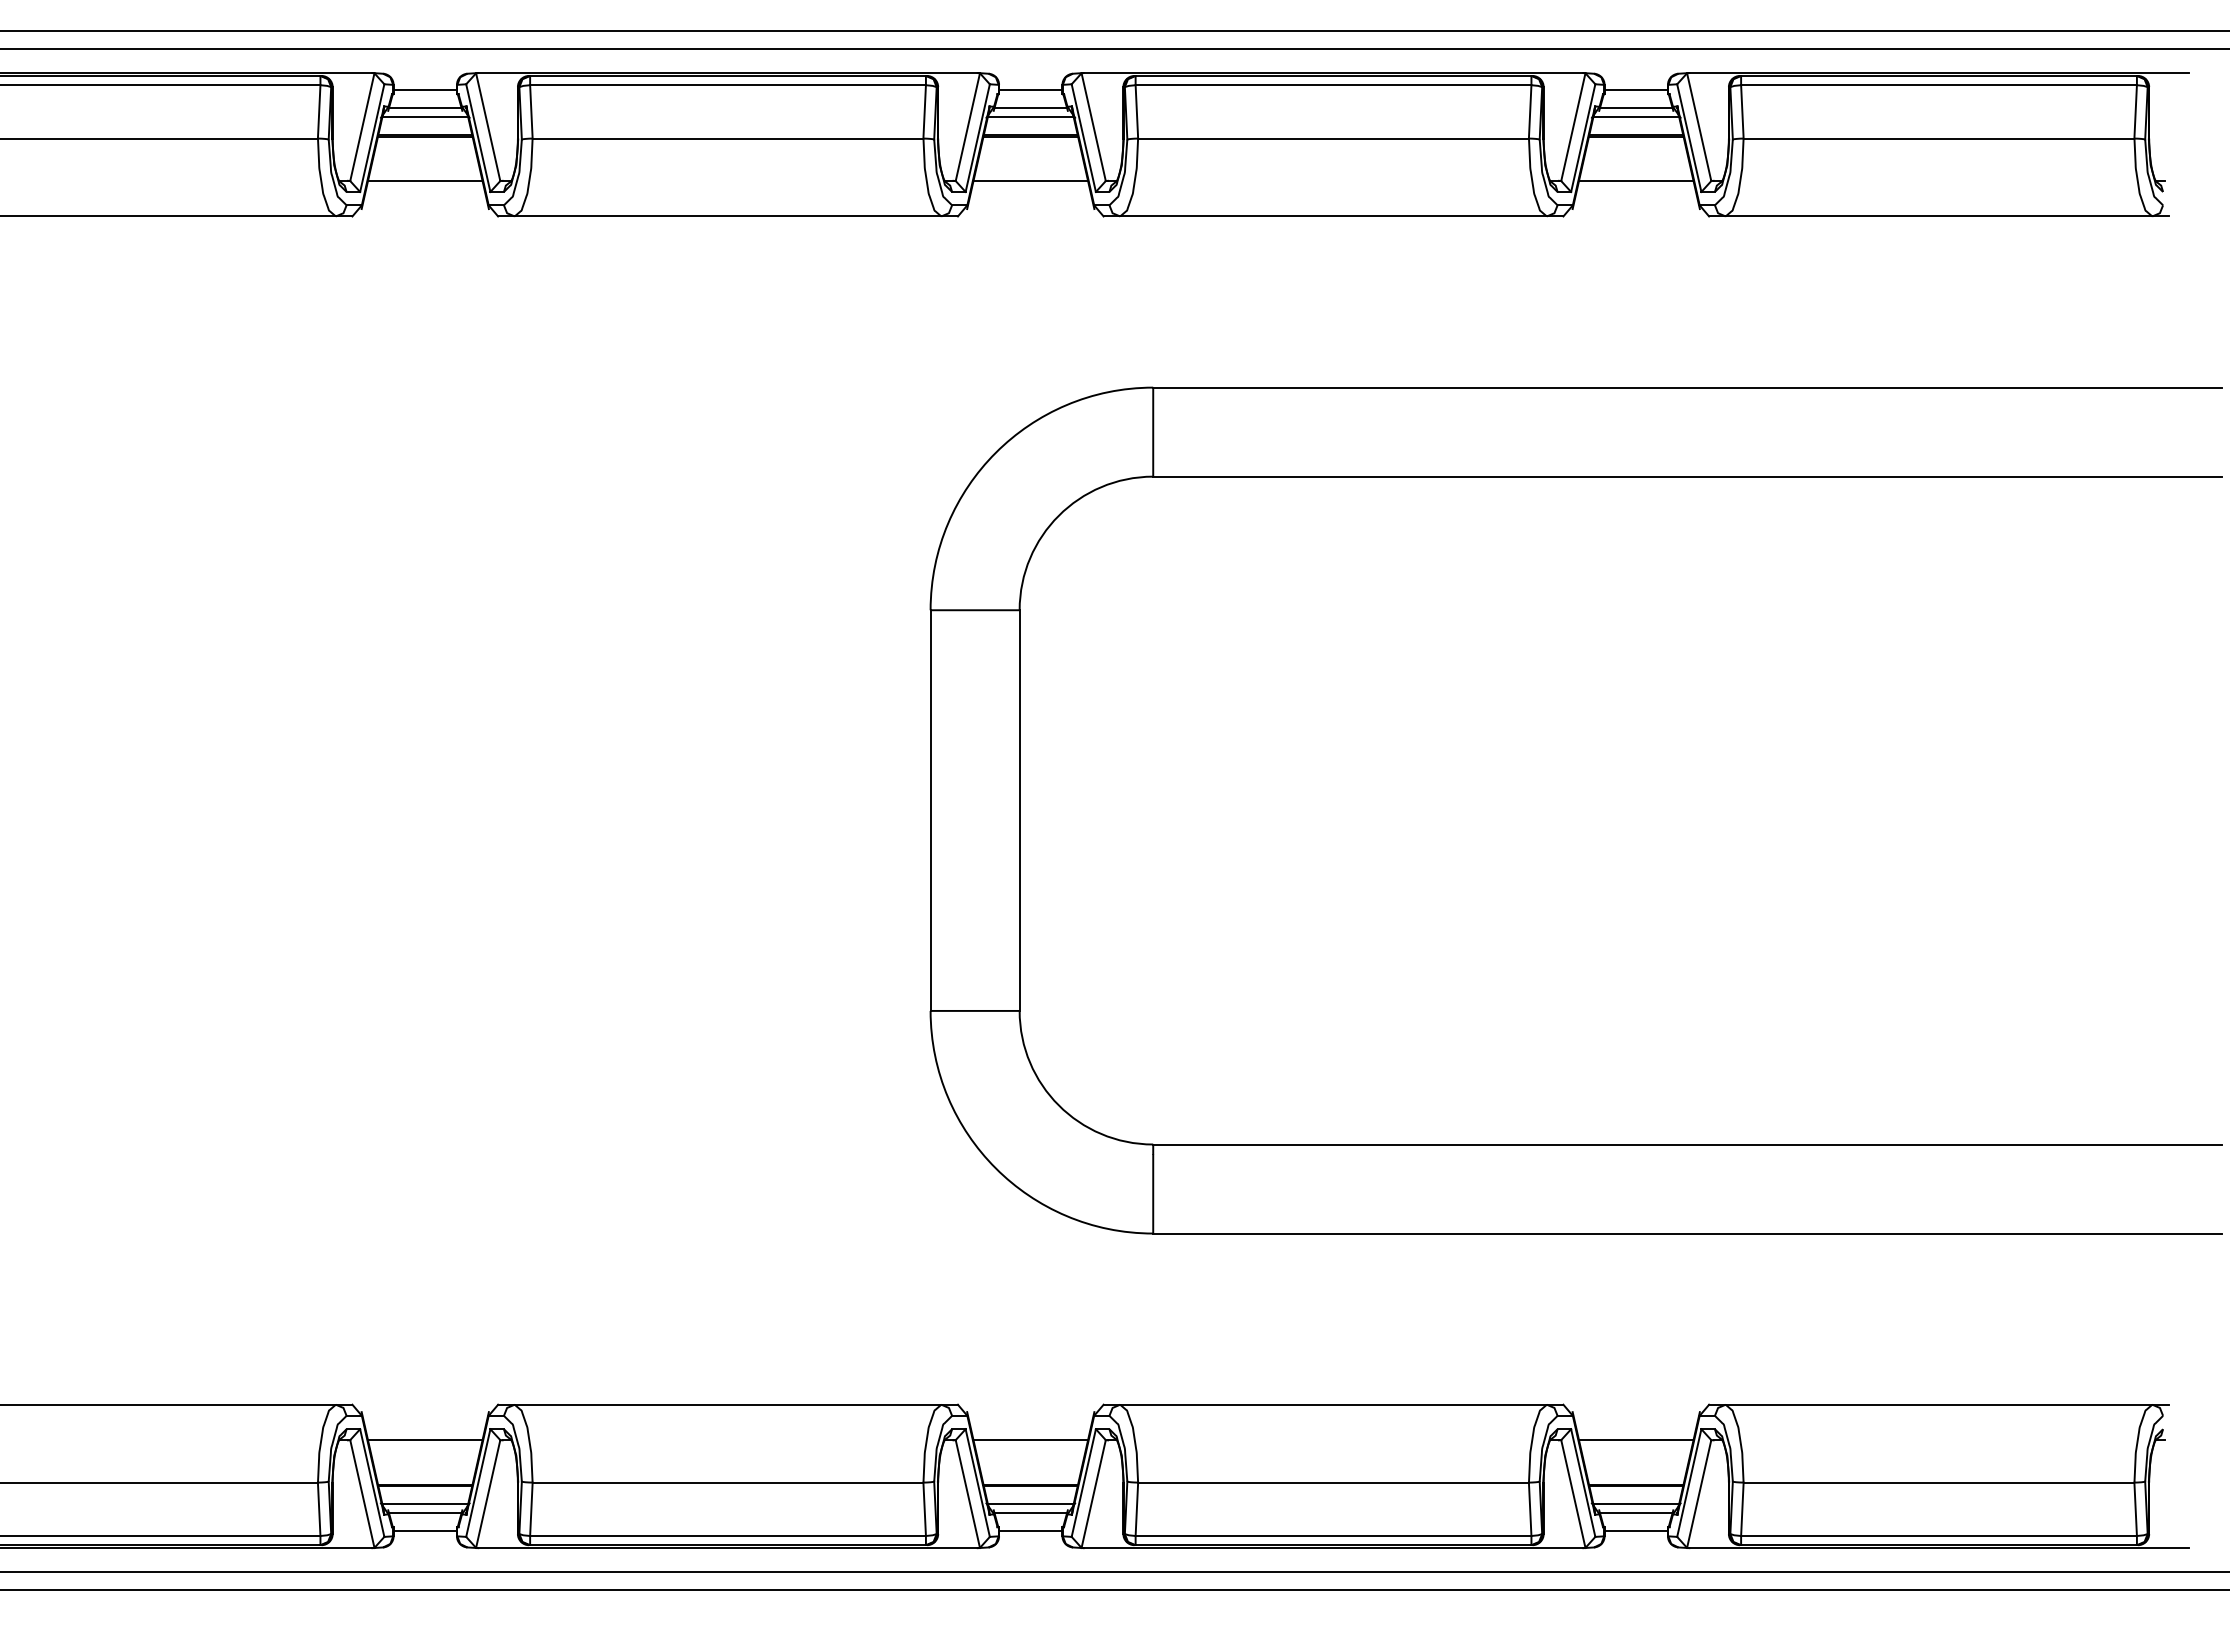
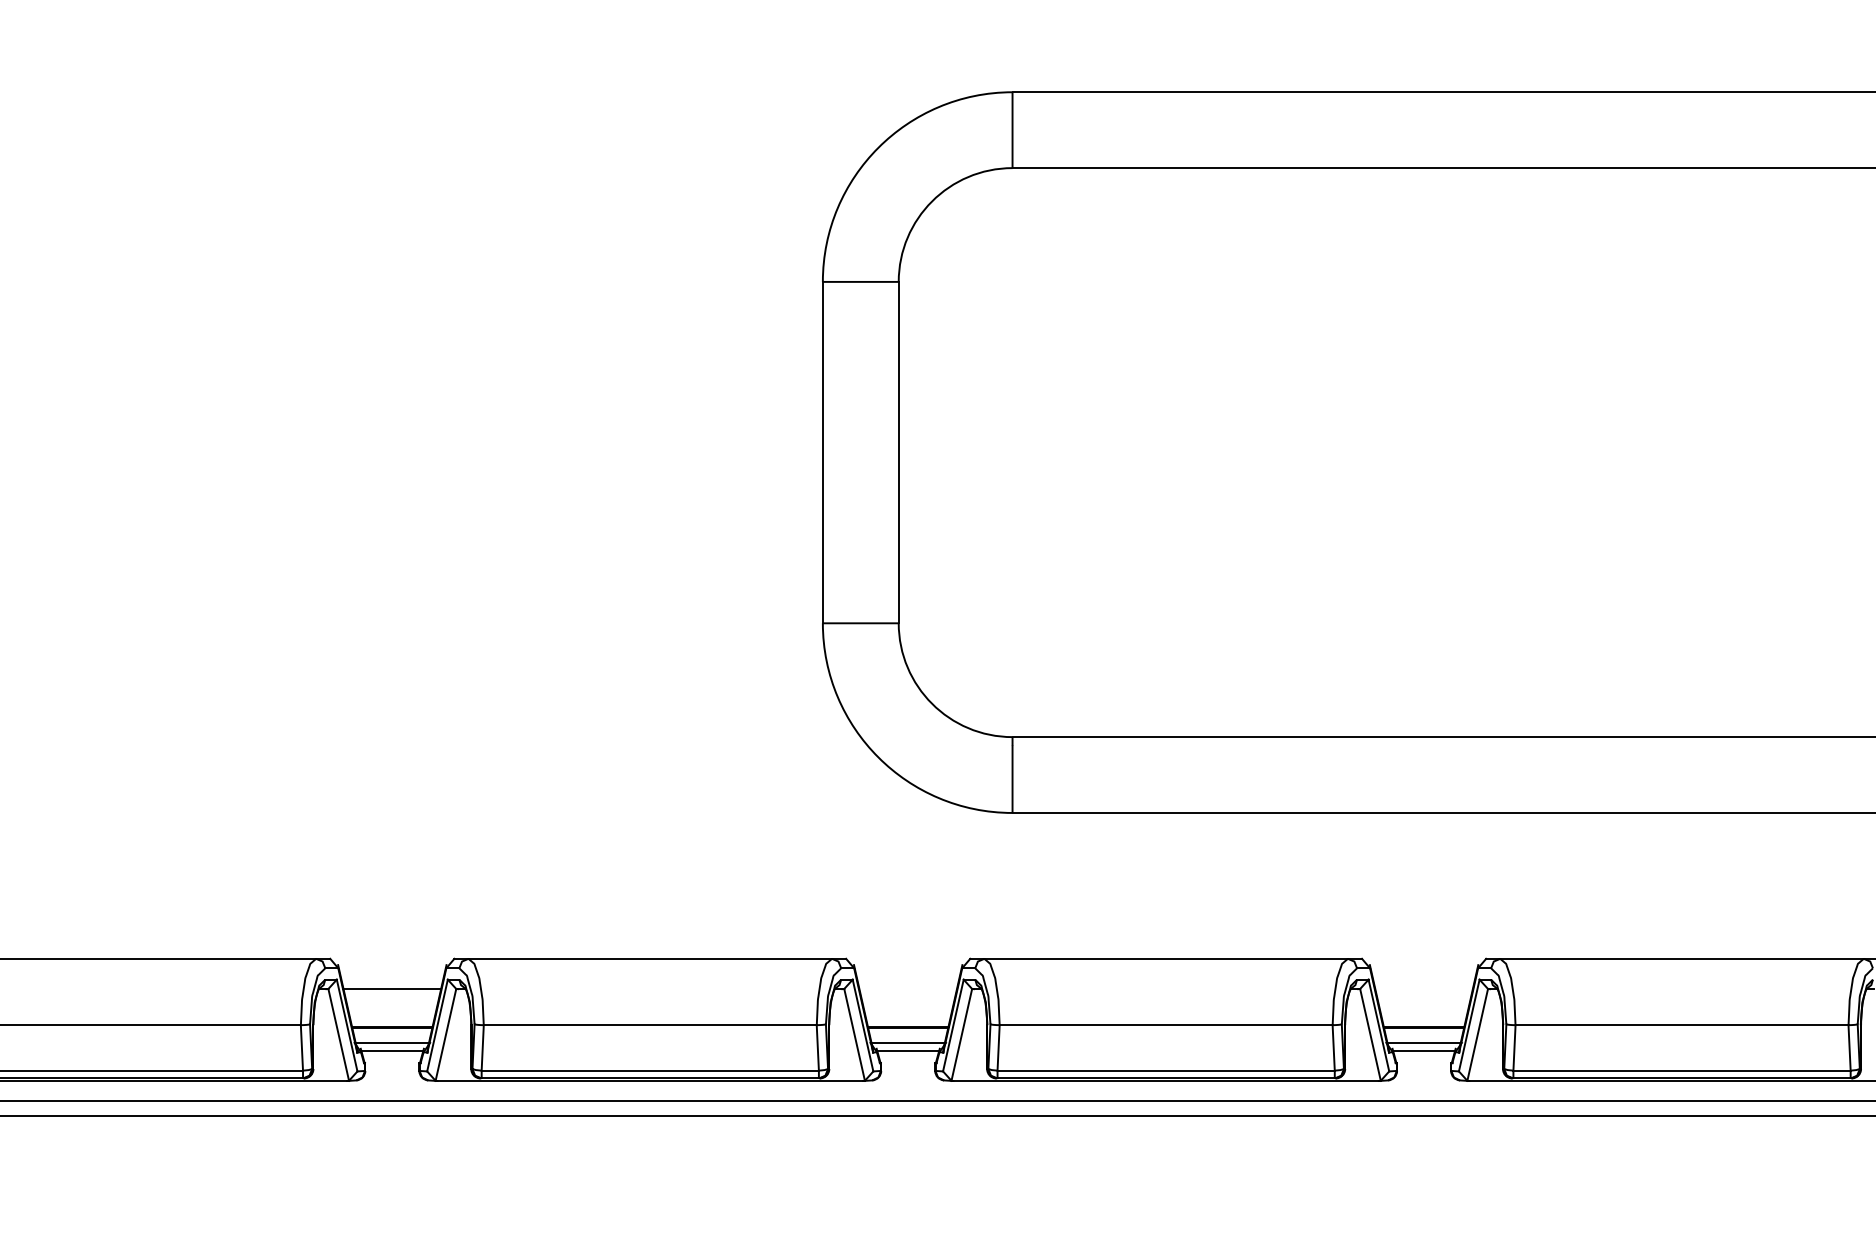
line: (1030, 1439) -> (907, 988), removed
line: (1635, 1439) -> (1423, 988), removed
line: (424, 1530) -> (391, 1065), removed
line: (1030, 1530) -> (907, 1065), removed
line: (1635, 1530) -> (1423, 1065), removed

